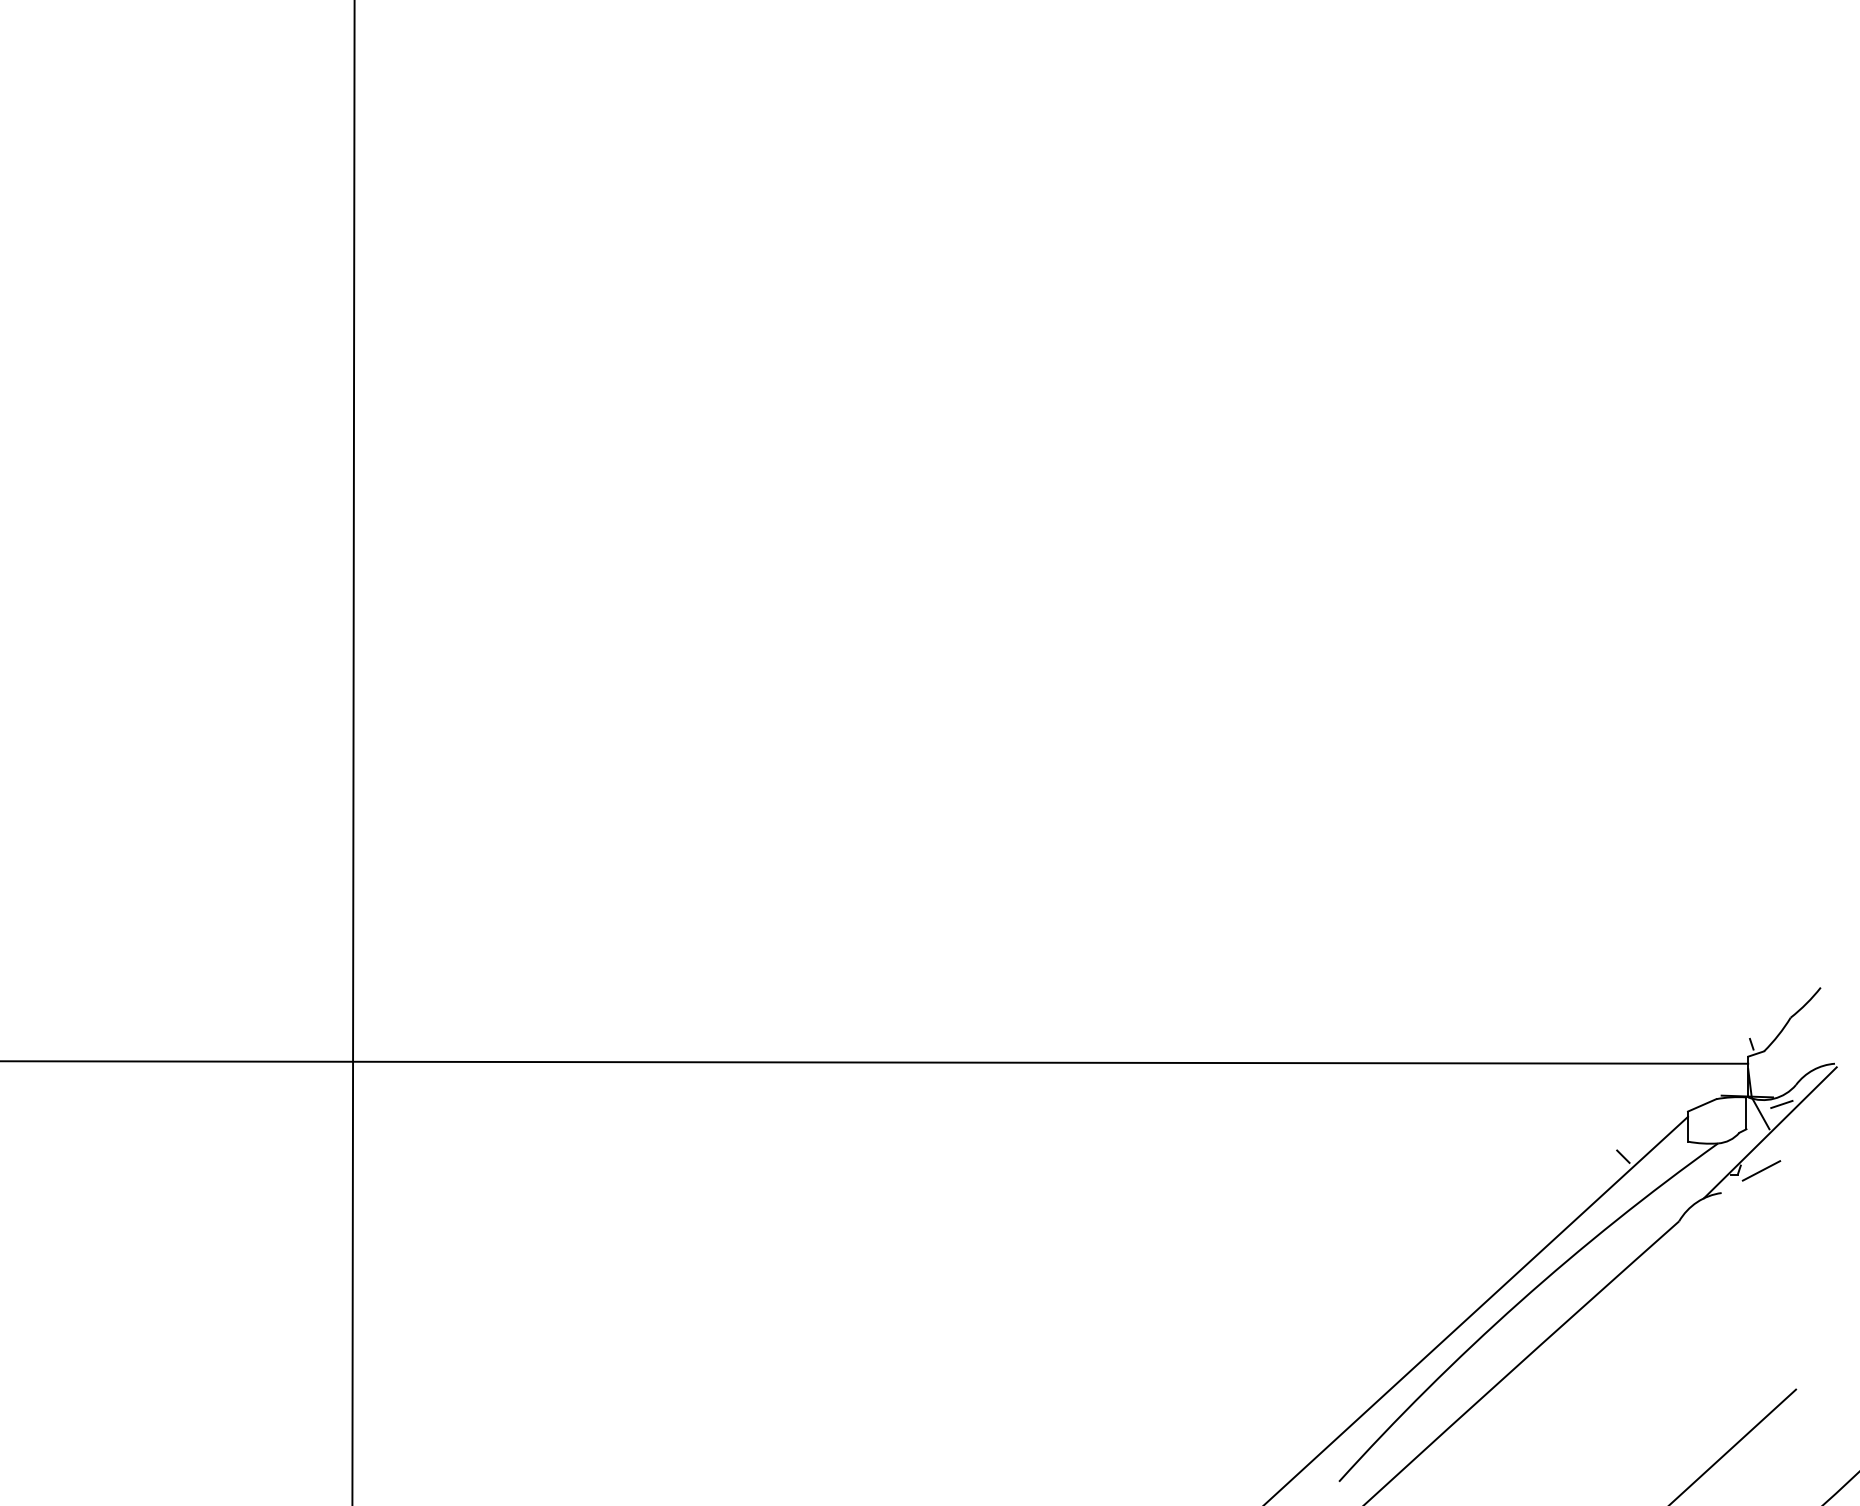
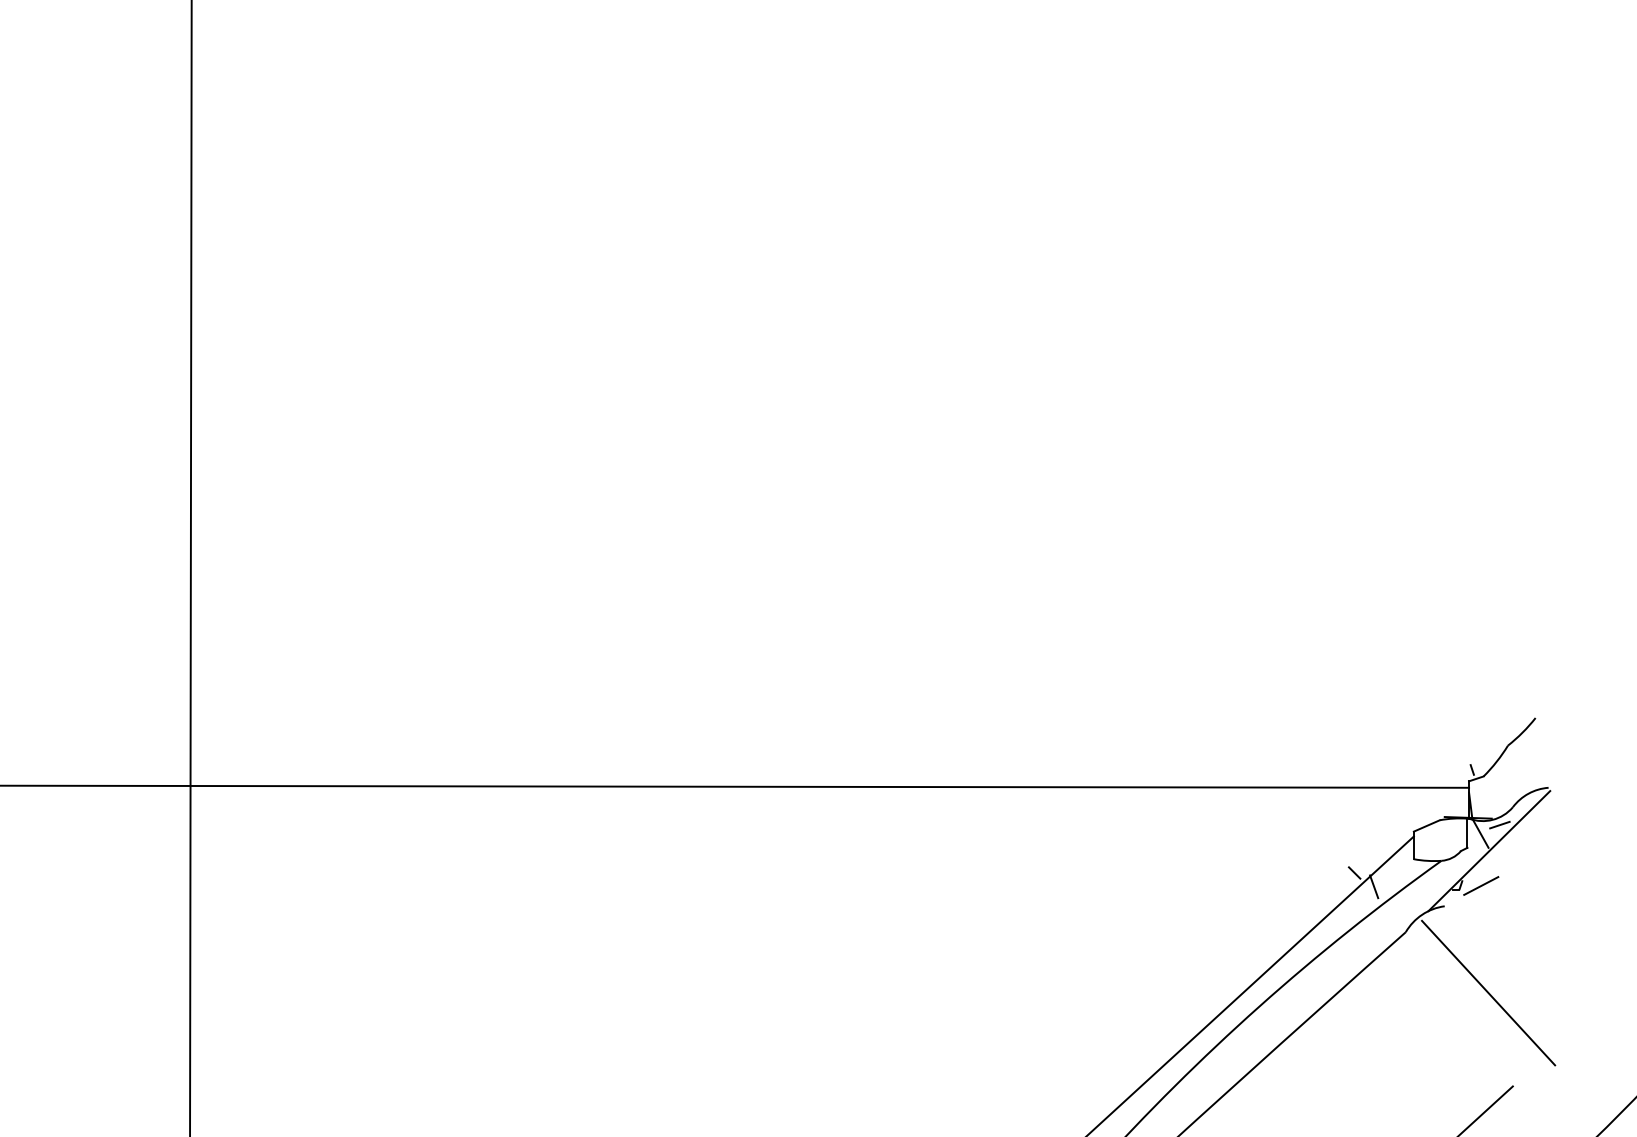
line: (1644, 1171) -> (1374, 886), added
line: (1769, 1287) -> (1488, 992), added

